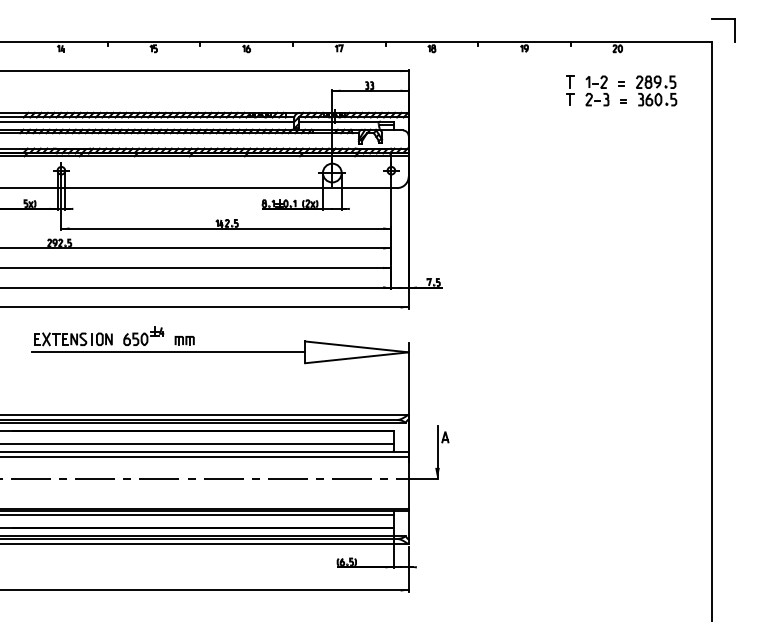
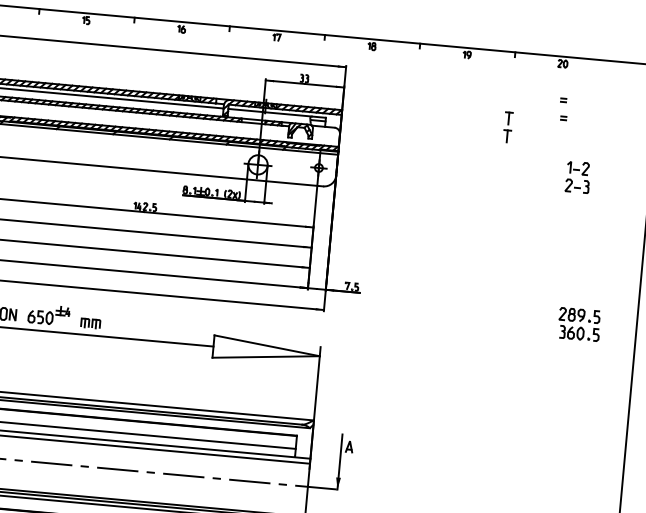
part: (570, 90) -> (508, 126), moved
part: (597, 90) -> (578, 176), moved
part: (656, 90) -> (579, 324), moved

